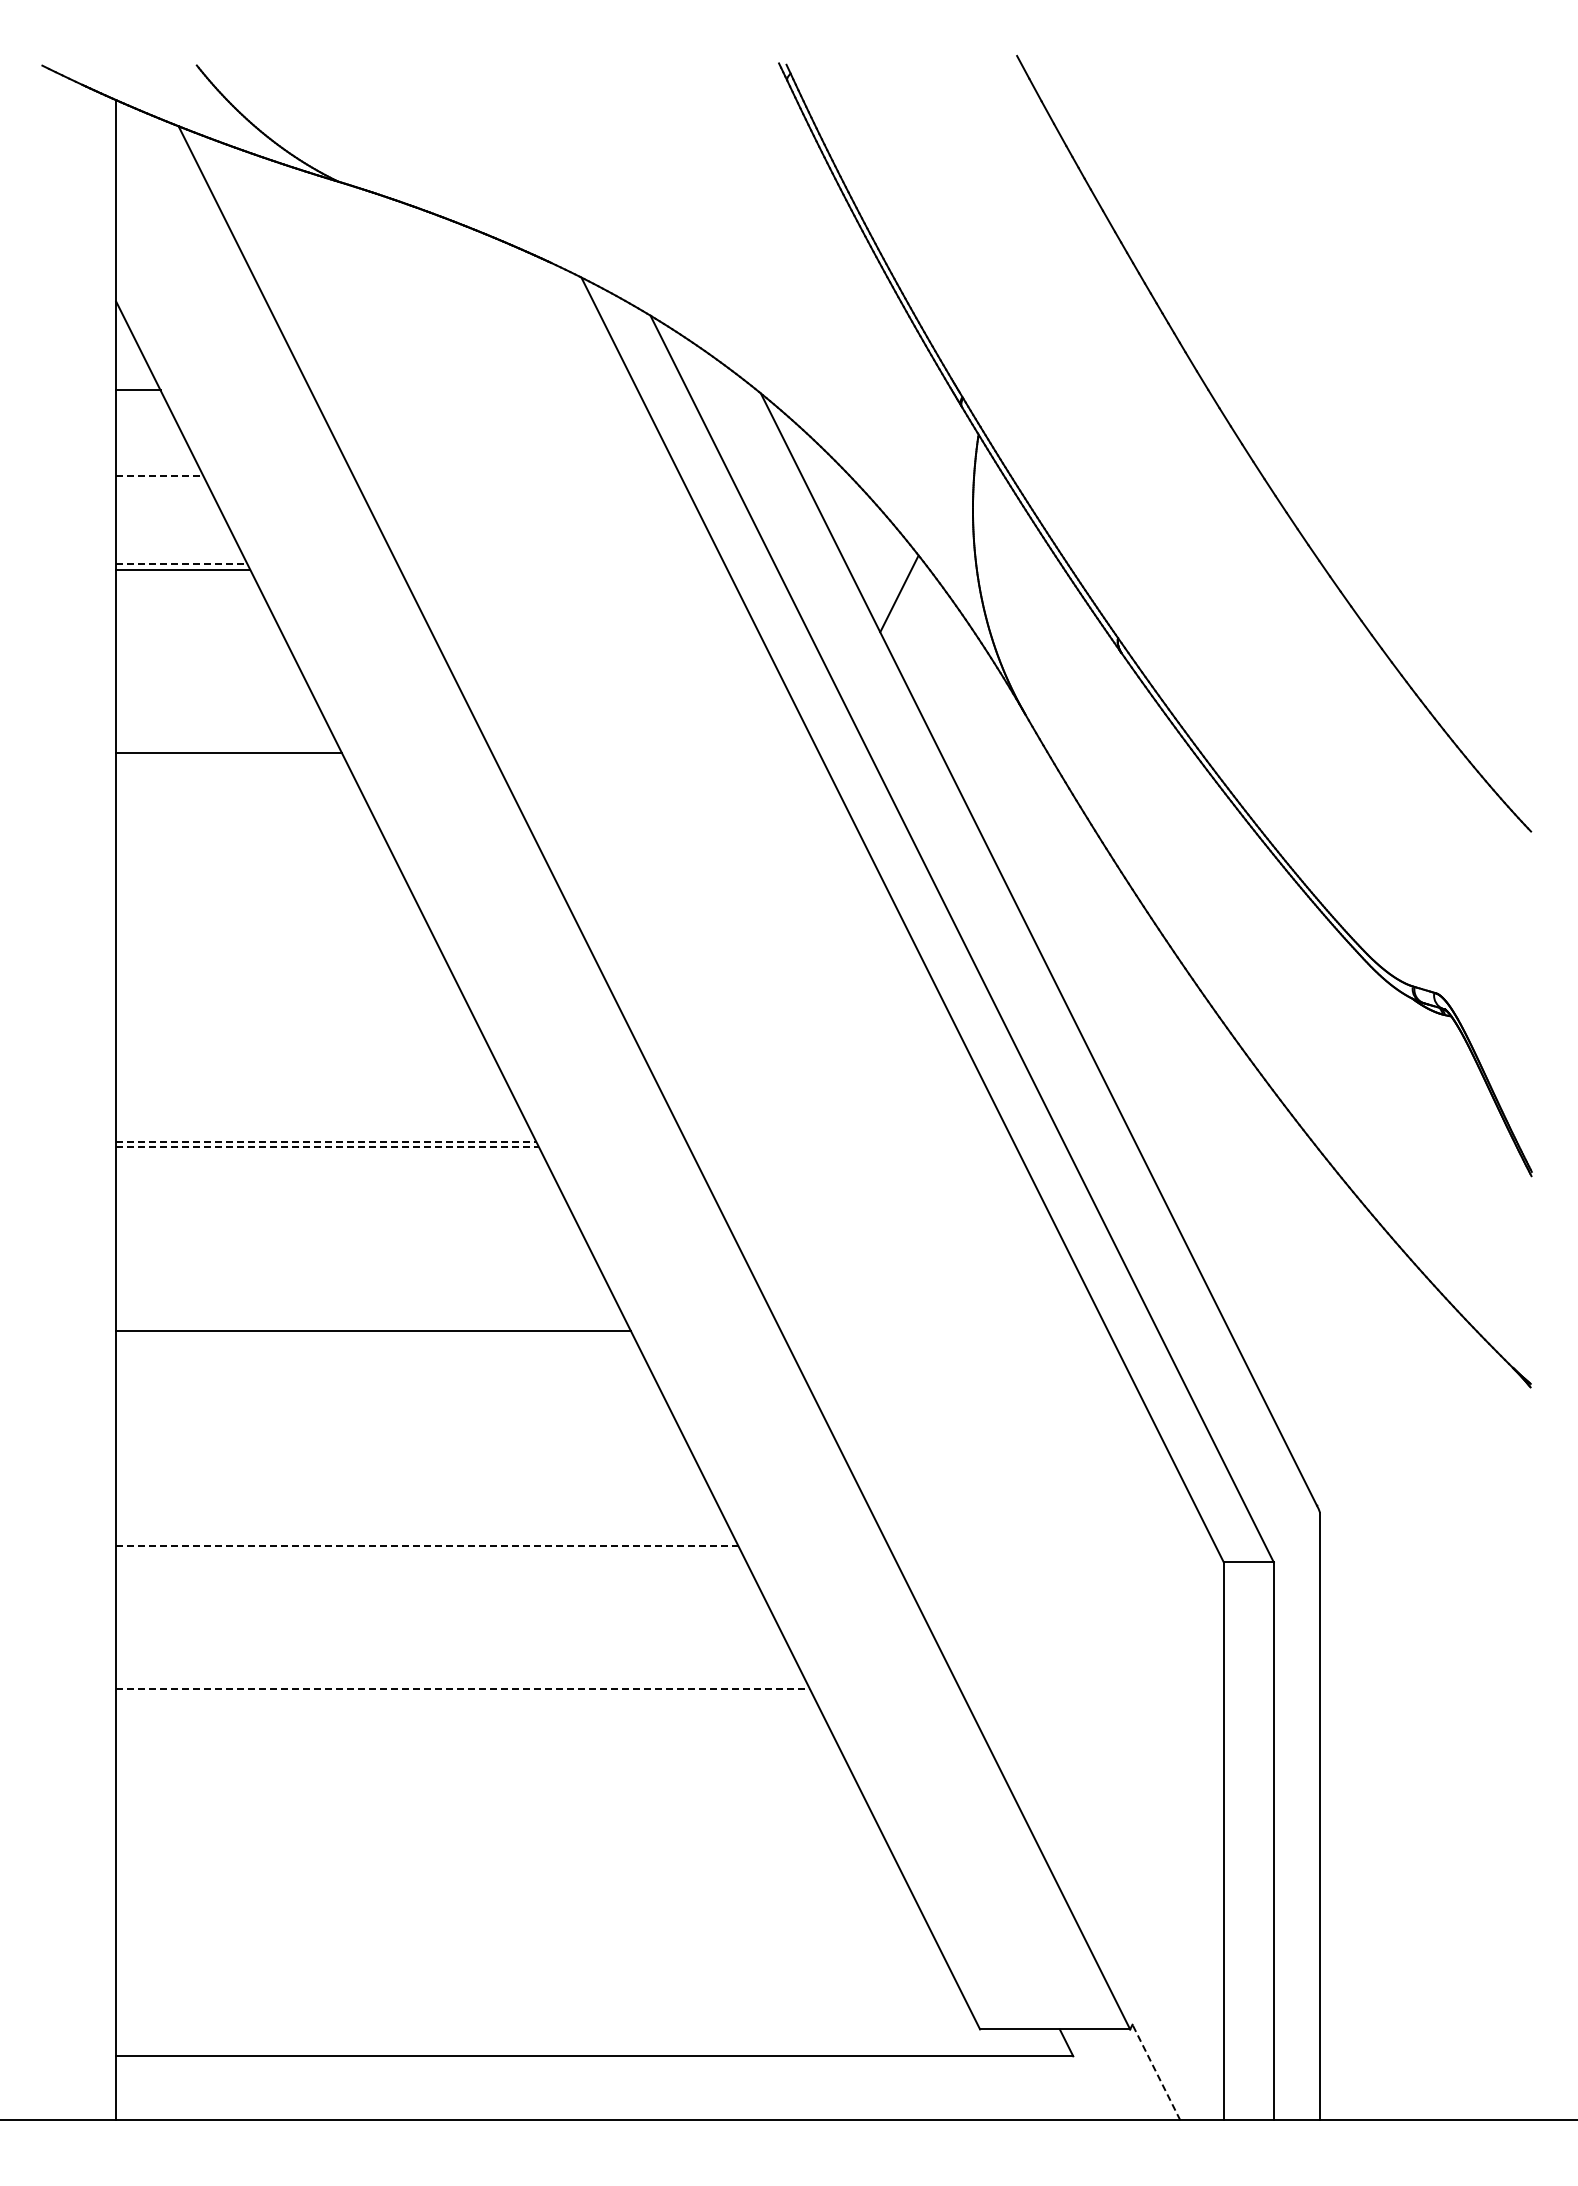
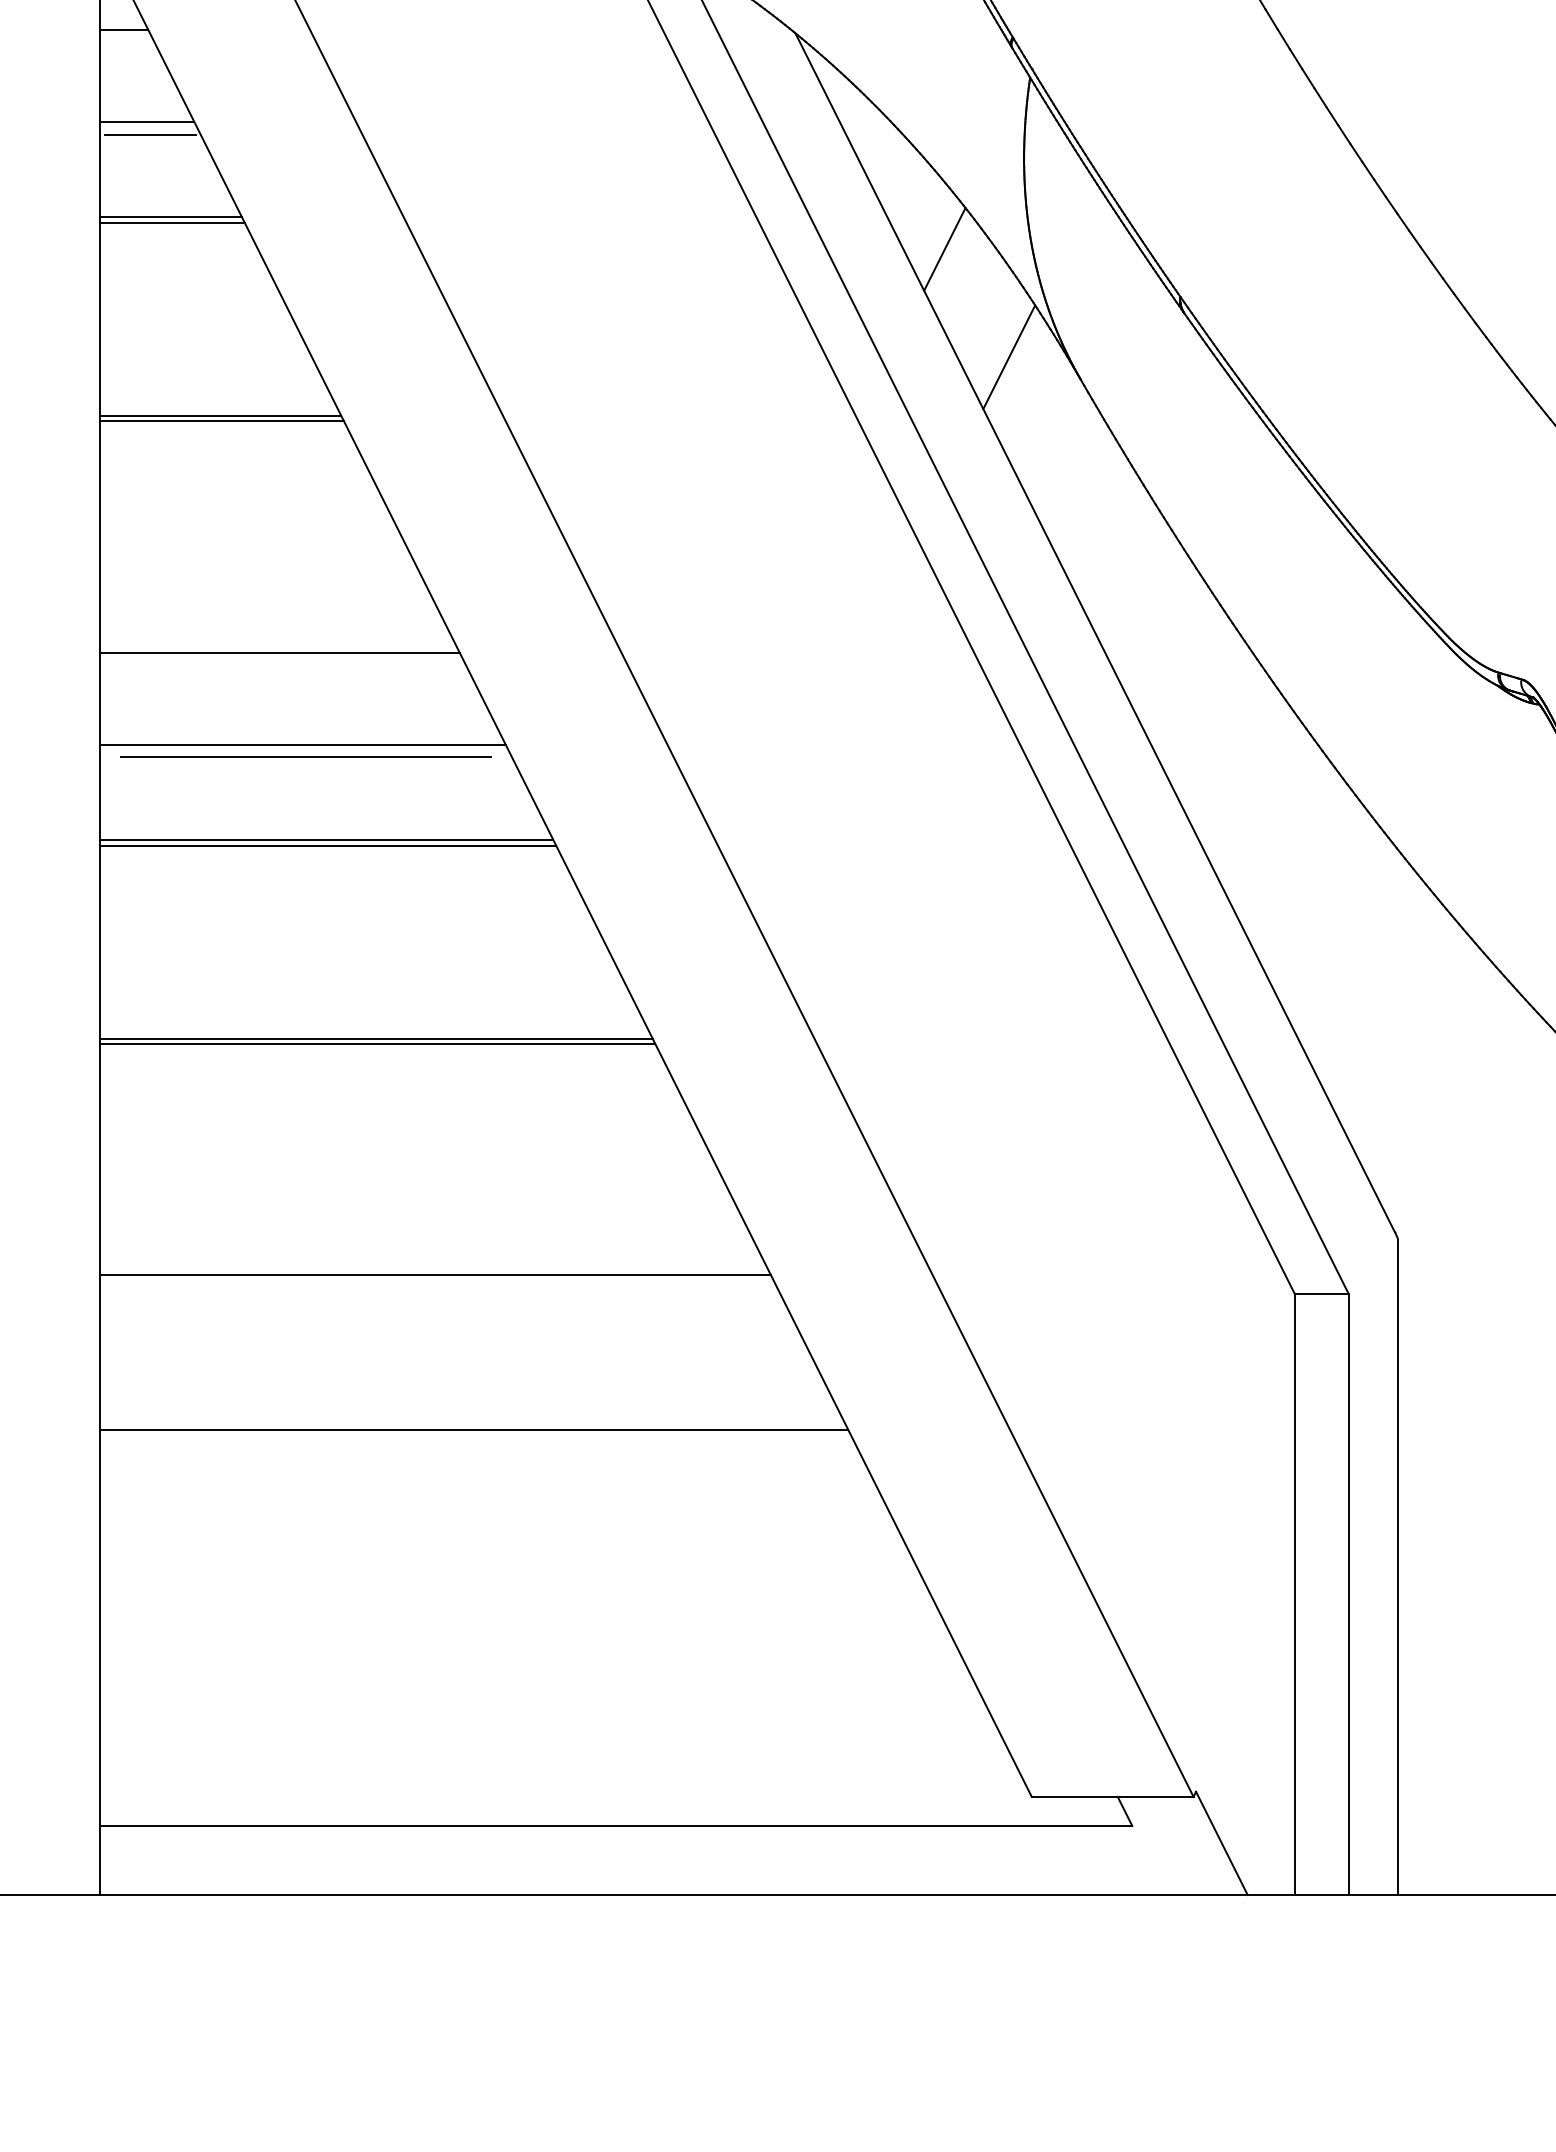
line: (159, 475) -> (147, 121), dashed -> solid
line: (162, 487) -> (150, 134), added
line: (181, 564) -> (170, 217), dashed -> solid
line: (959, 693) -> (1009, 356), added
line: (227, 748) -> (220, 416), added
line: (282, 968) -> (279, 653), added
line: (304, 1053) -> (303, 744), added
line: (306, 1064) -> (305, 756), added
line: (326, 1141) -> (327, 839), dashed -> solid
line: (328, 1147) -> (329, 846), dashed -> solid
line: (372, 1326) -> (376, 1039), added
line: (427, 1545) -> (436, 1275), dashed -> solid
line: (462, 1688) -> (473, 1429), dashed -> solid
line: (1156, 2072) -> (1221, 1843), dashed -> solid

